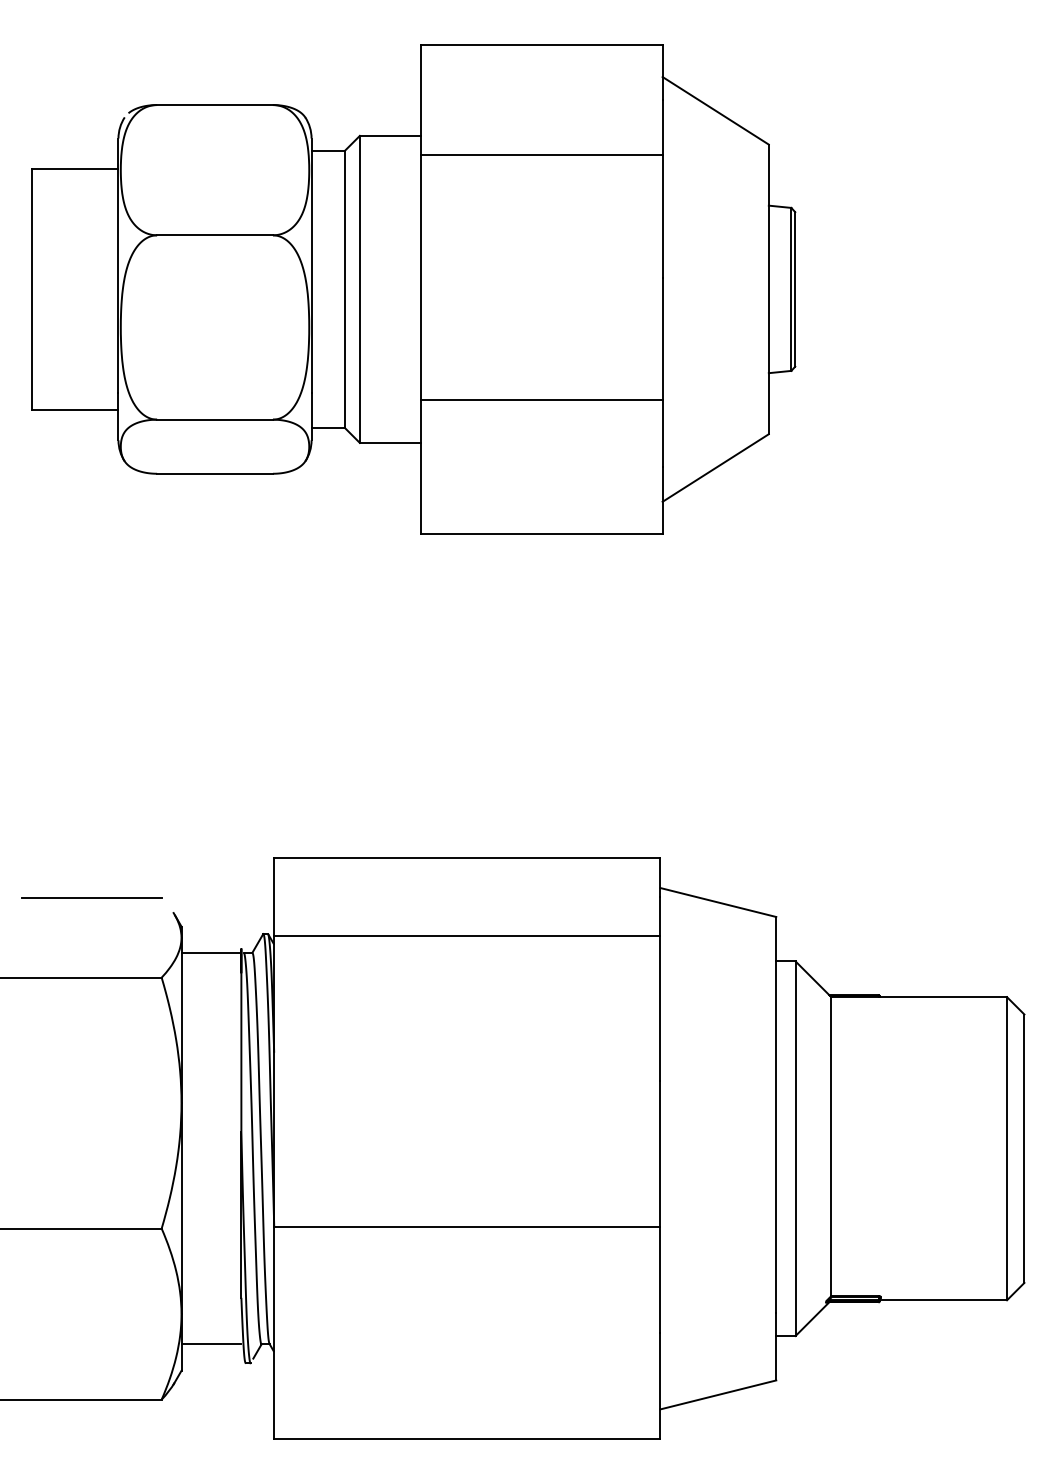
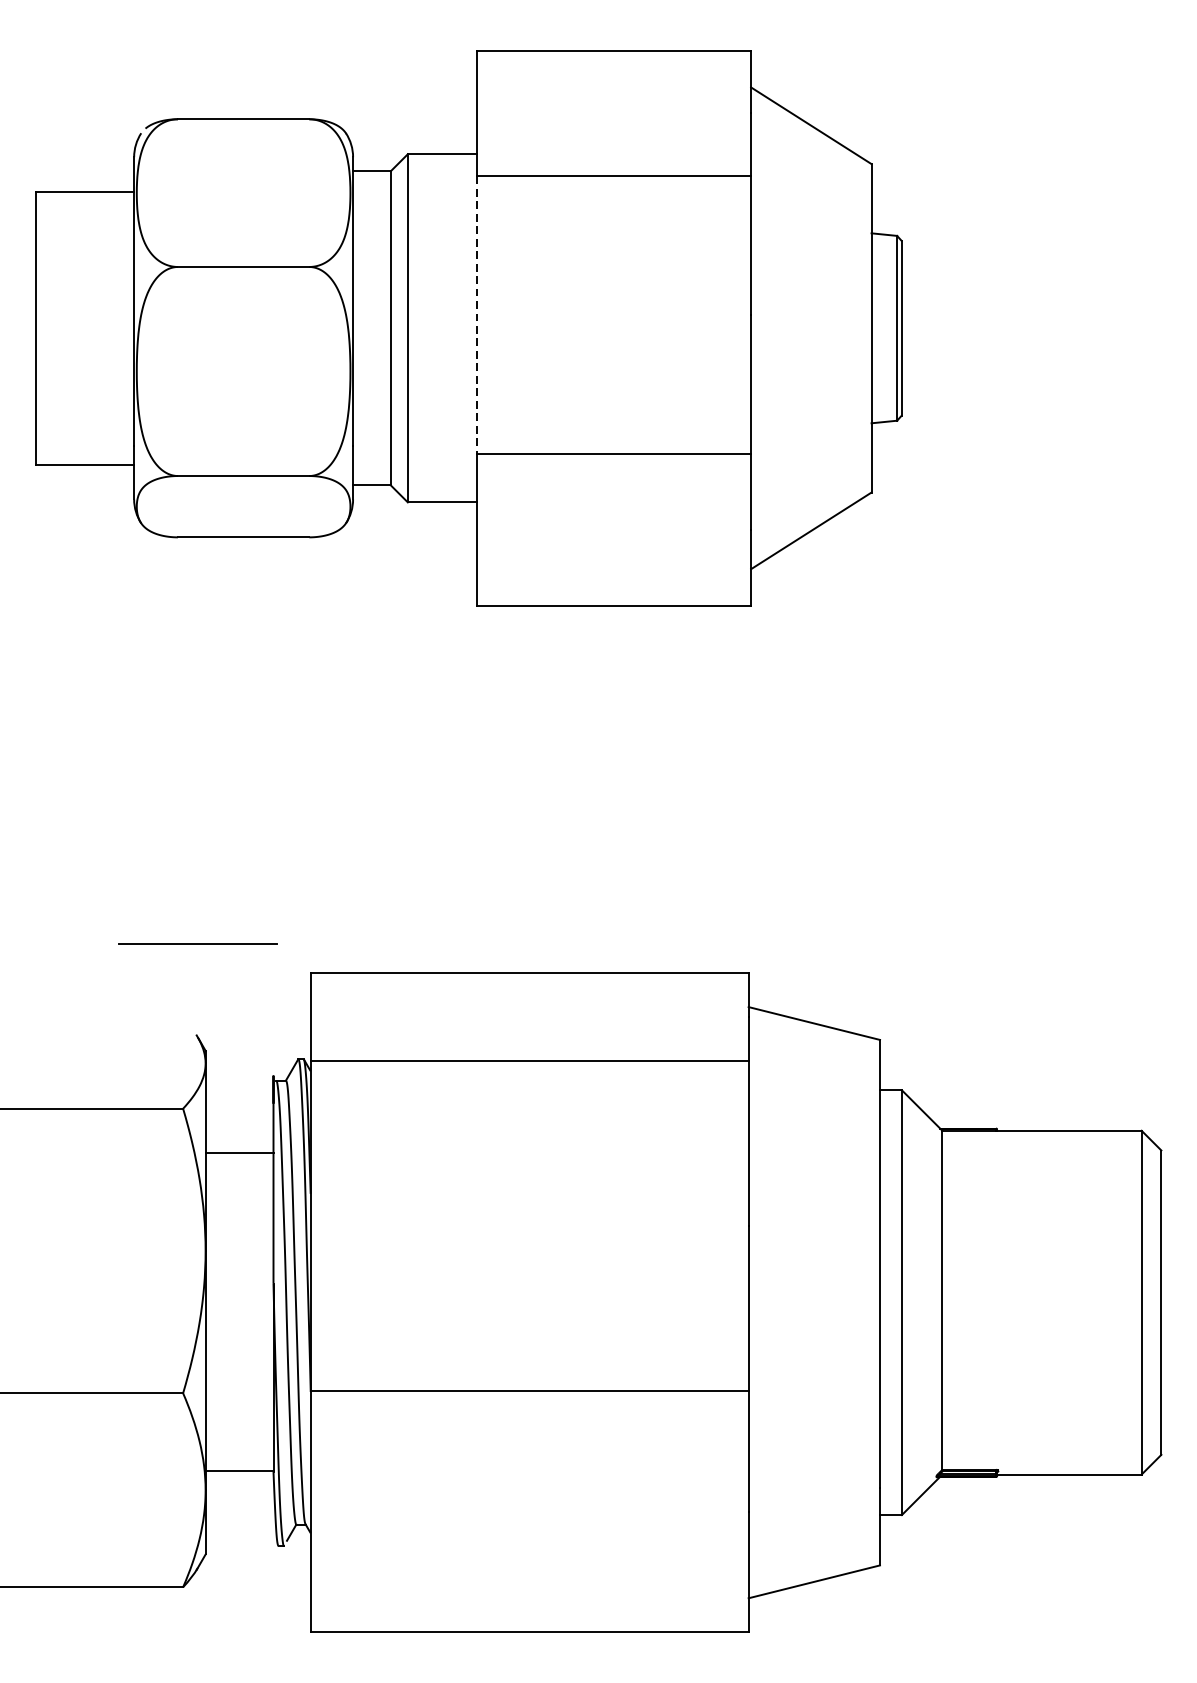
line: (421, 278) -> (477, 315), solid -> dashed
line: (91, 897) -> (197, 944), moved
line: (211, 953) -> (239, 1153), moved
line: (211, 1344) -> (239, 1471), moved

